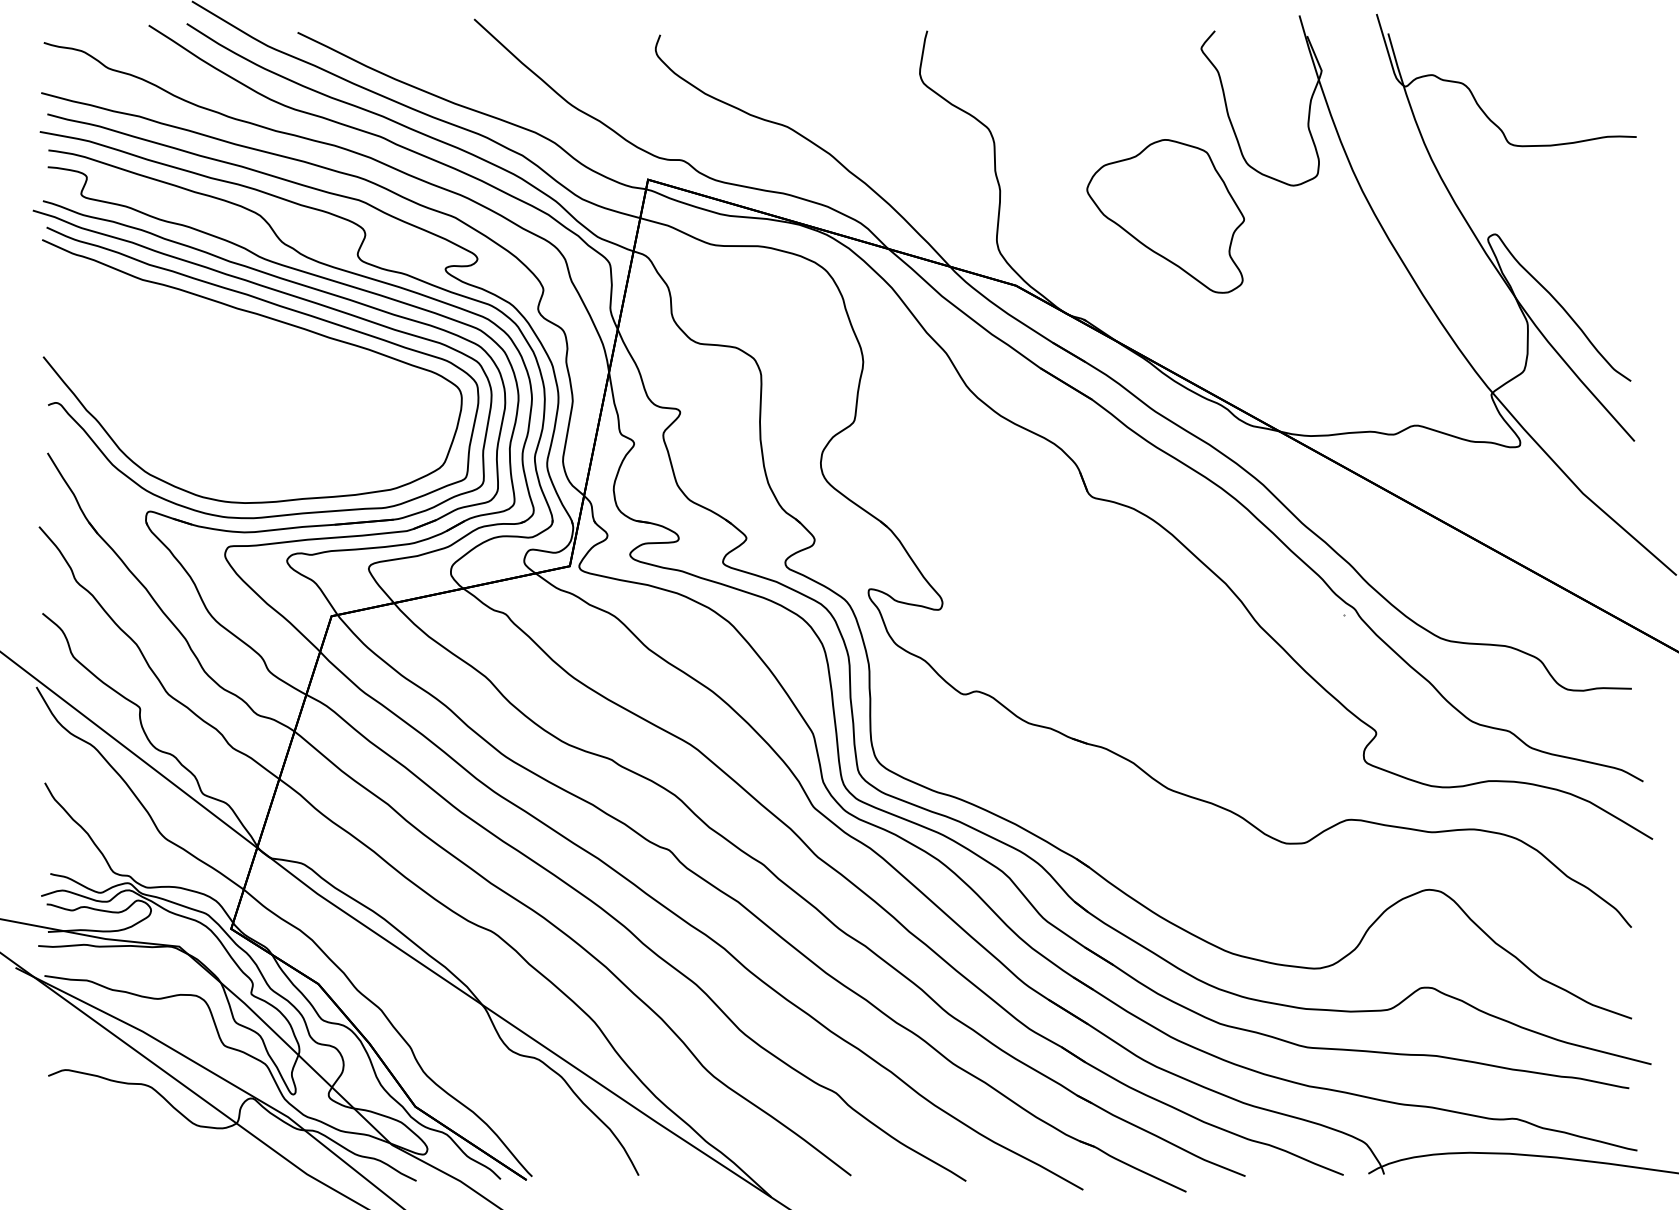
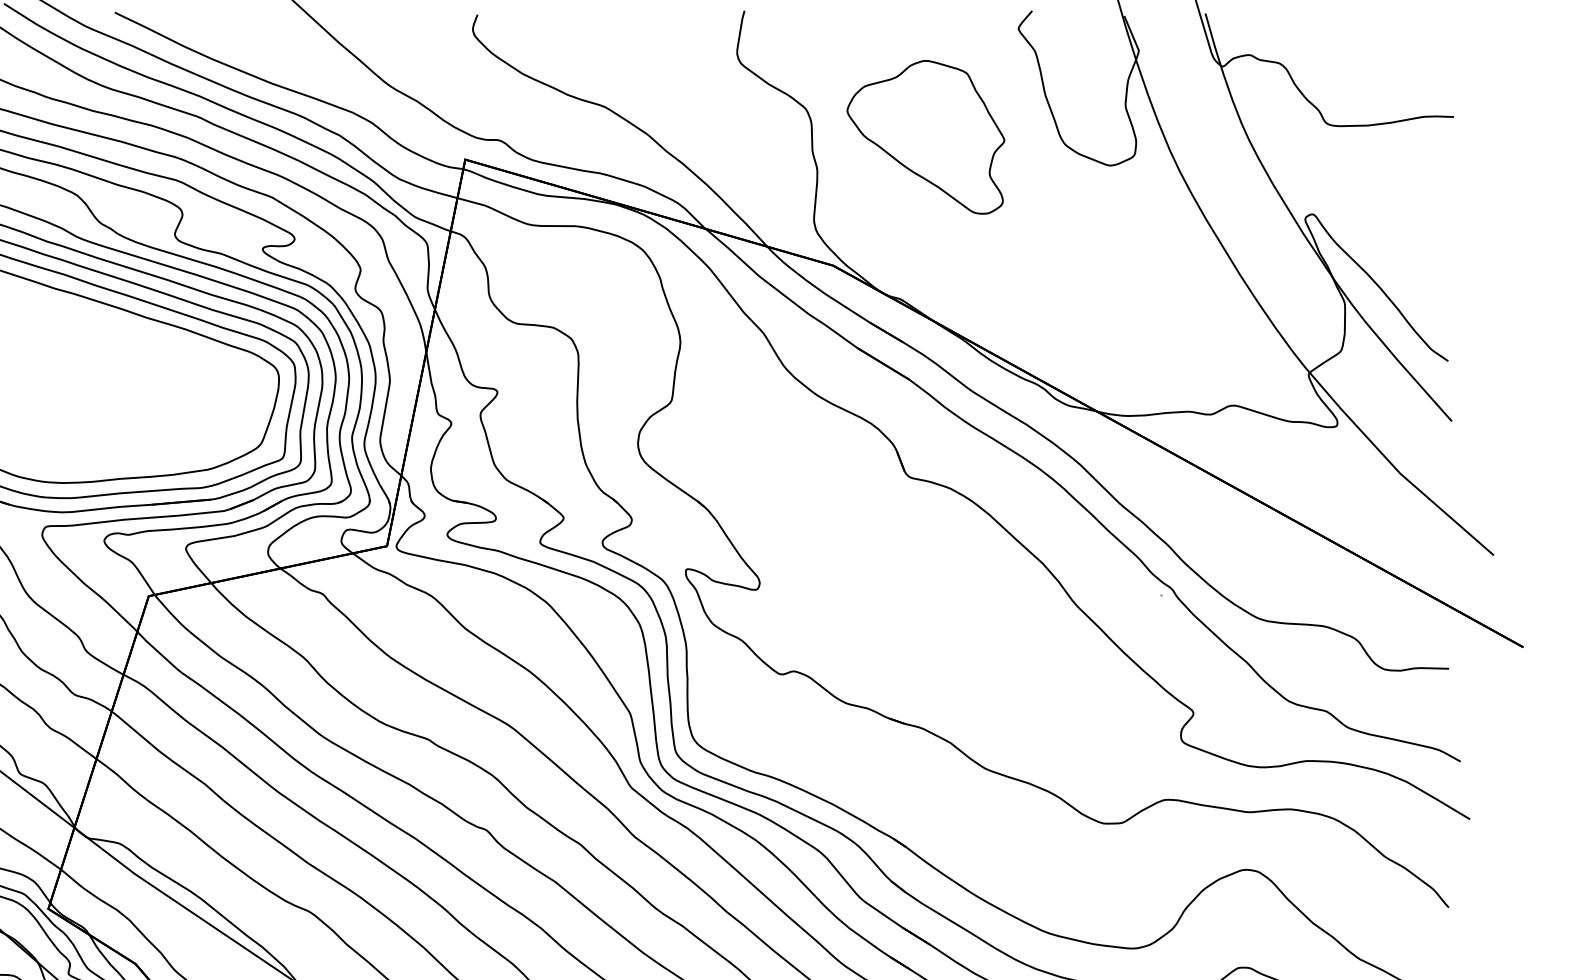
part: (1165, 216) -> (925, 137), moved

